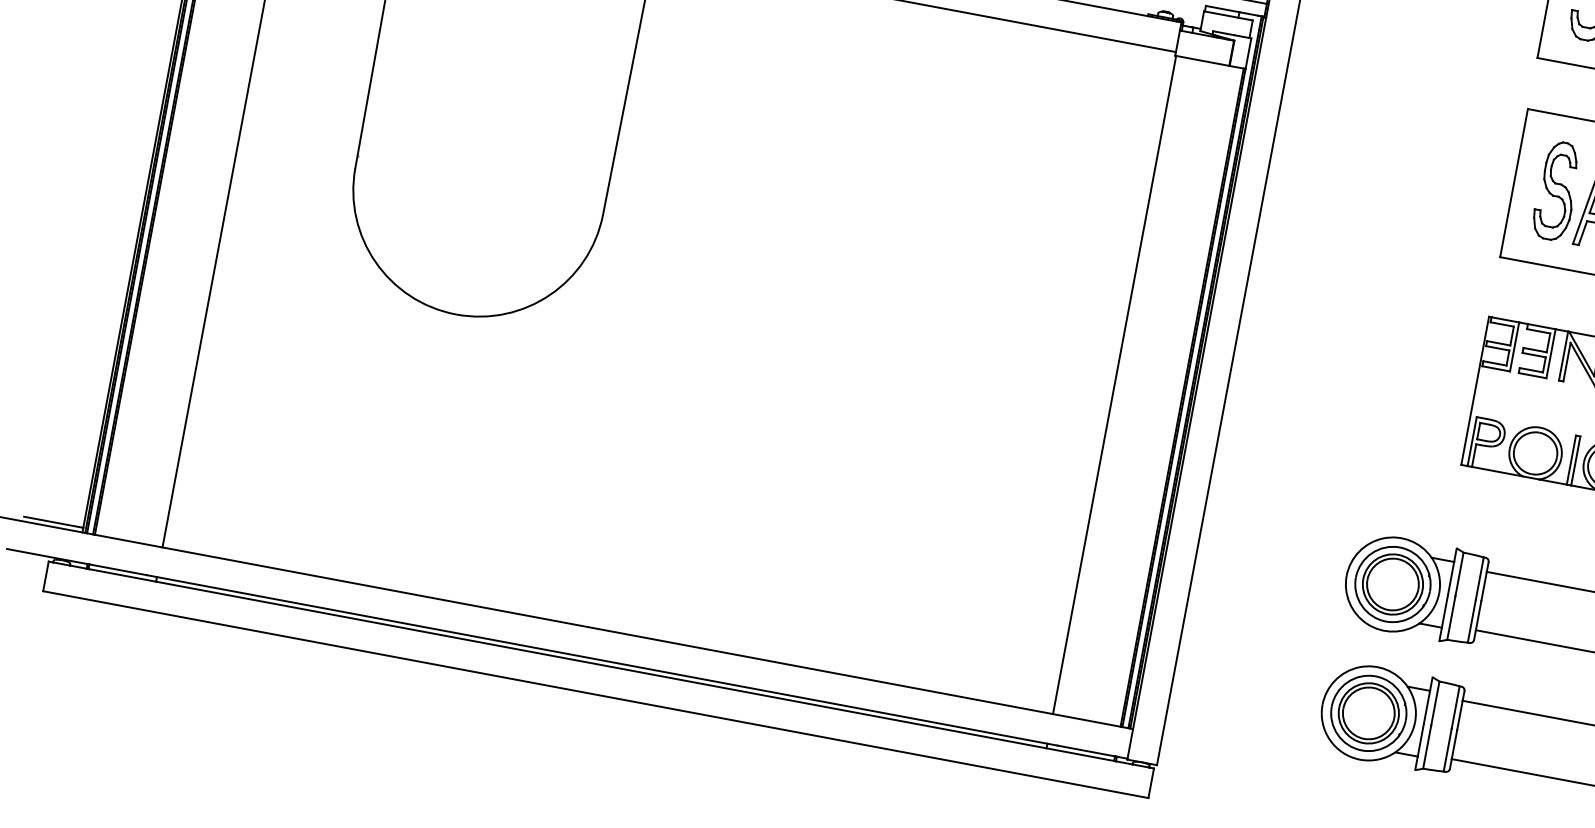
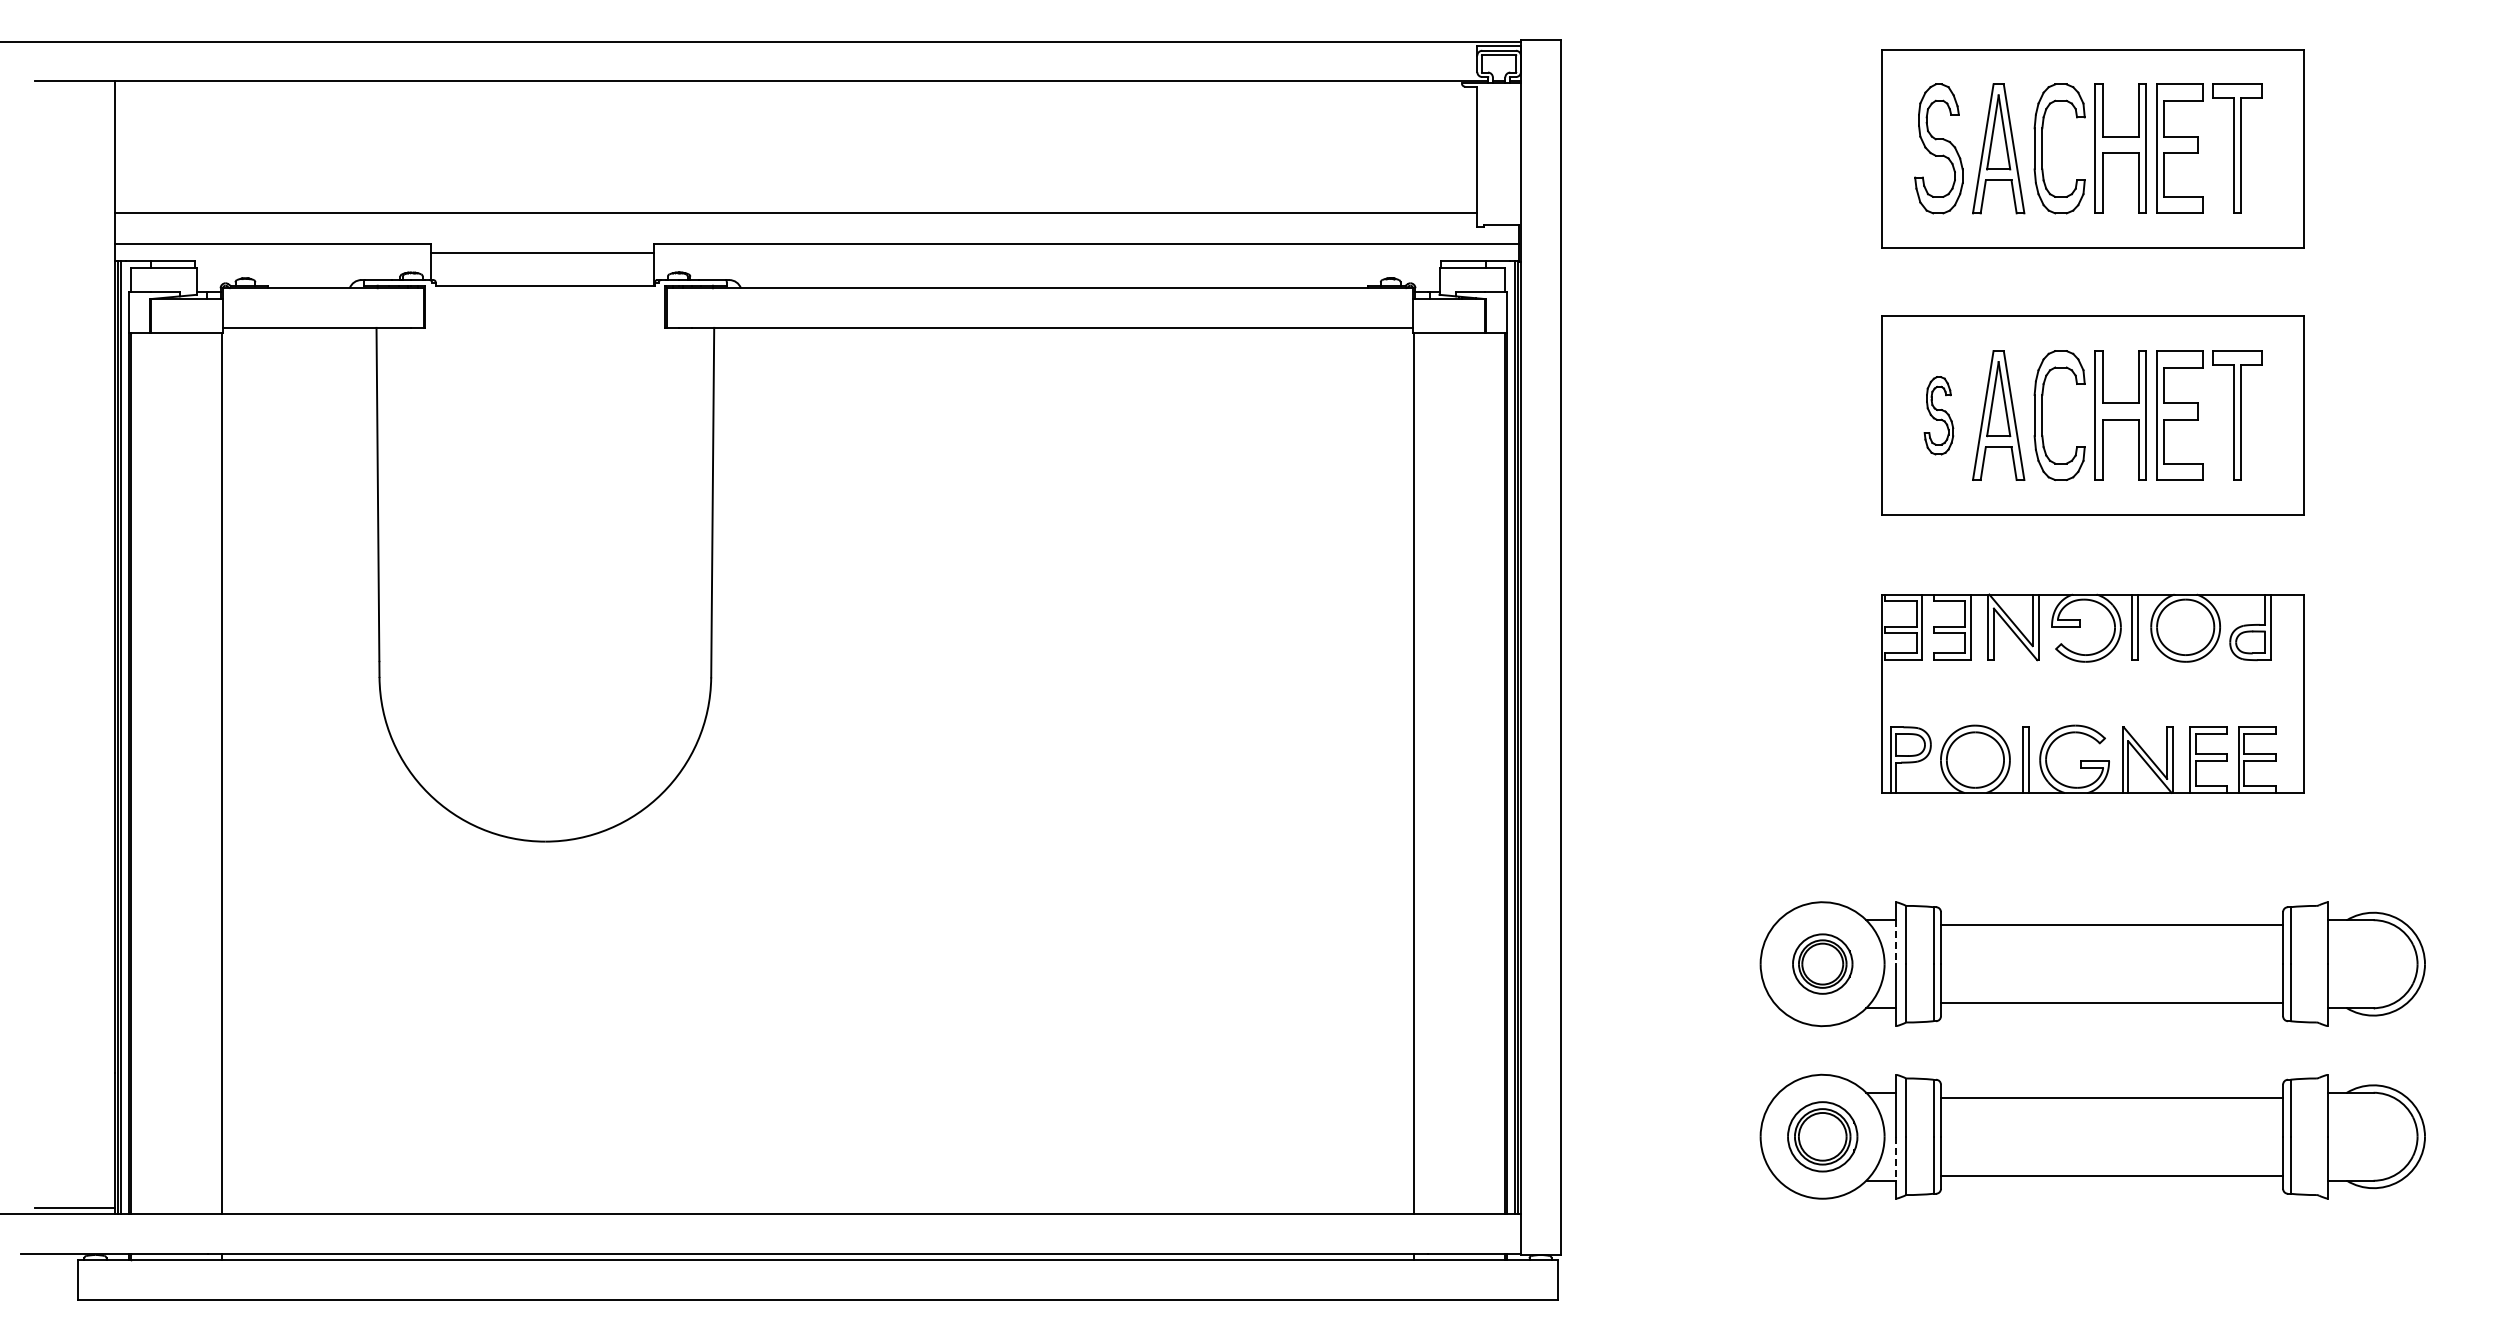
part: (1556, 190) -> (1938, 415), size x0.6
line: (1451, 578) -> (1896, 942), solid -> dashed
part: (1392, 583) -> (1822, 963), size x0.6
part: (1368, 713) -> (1822, 1136), size x0.7
line: (1420, 740) -> (1896, 1159), solid -> dashed

